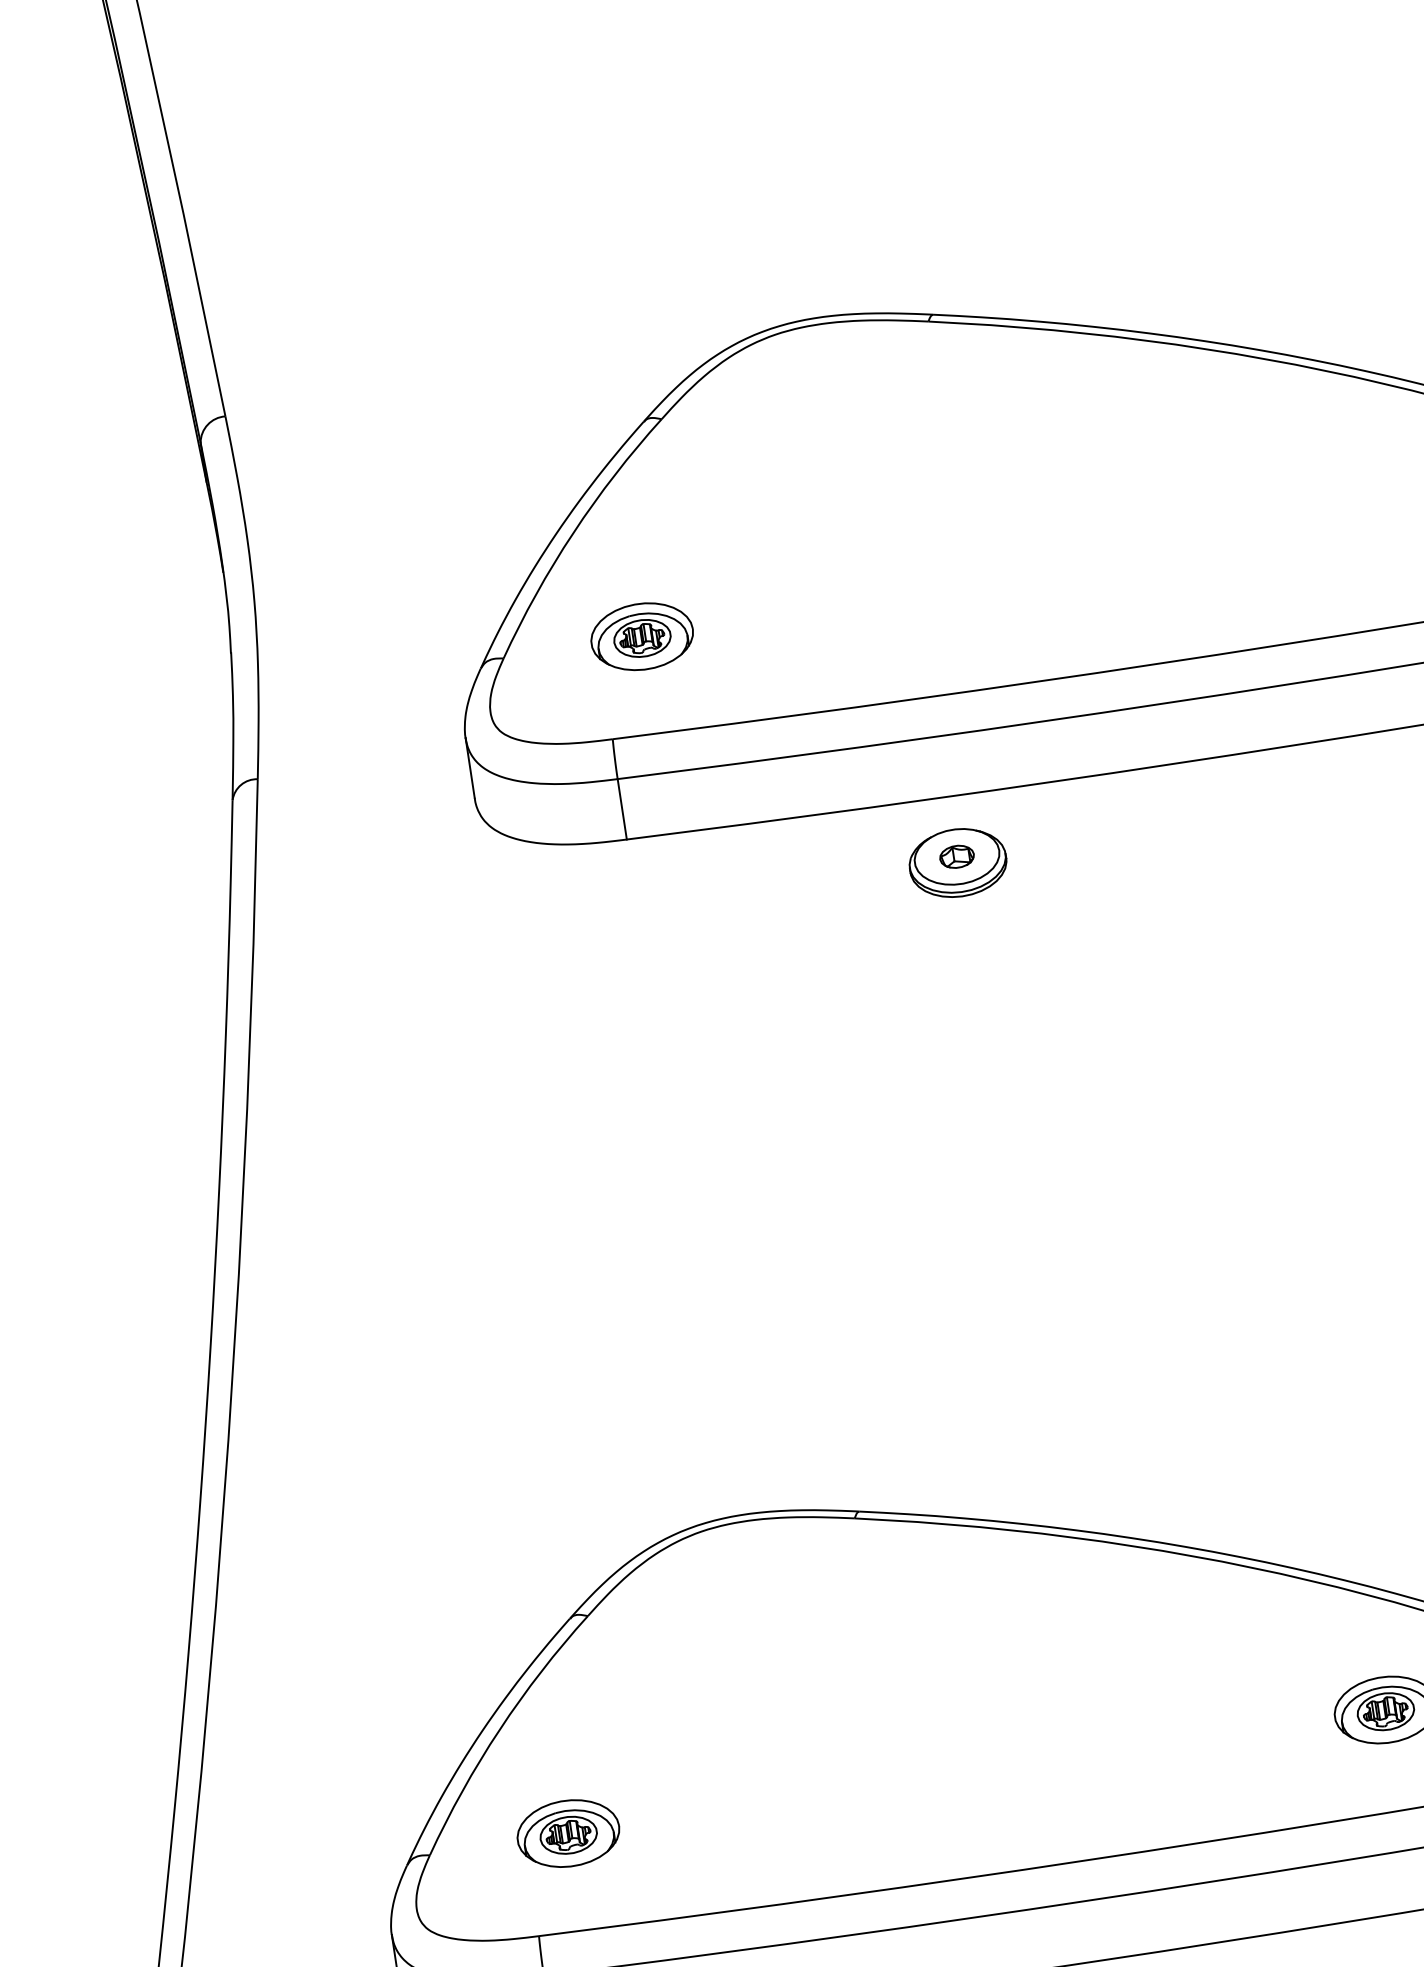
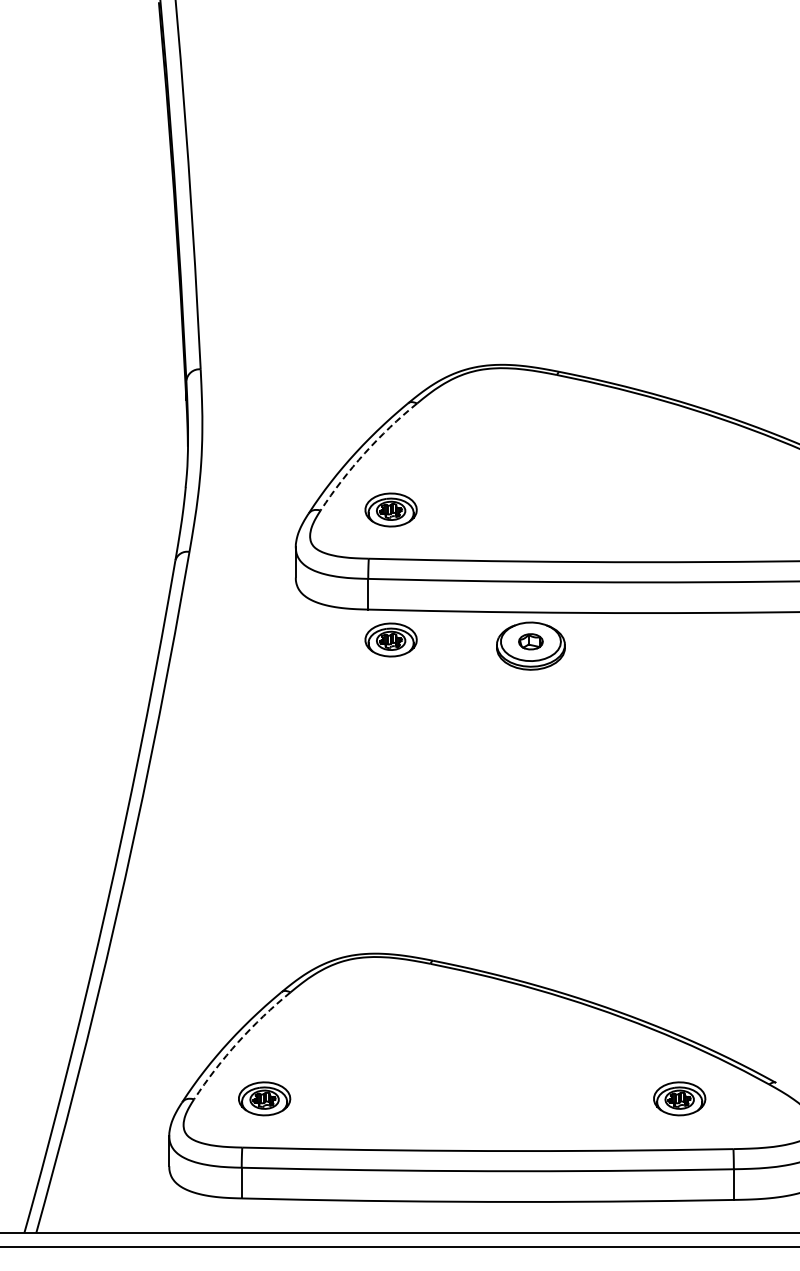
arc: (572, 533) -> (364, 453), solid -> dashed
part: (956, 861) -> (530, 645), size x1.4
part: (679, 891) -> (390, 639), added
arc: (500, 1730) -> (238, 1042), solid -> dashed

